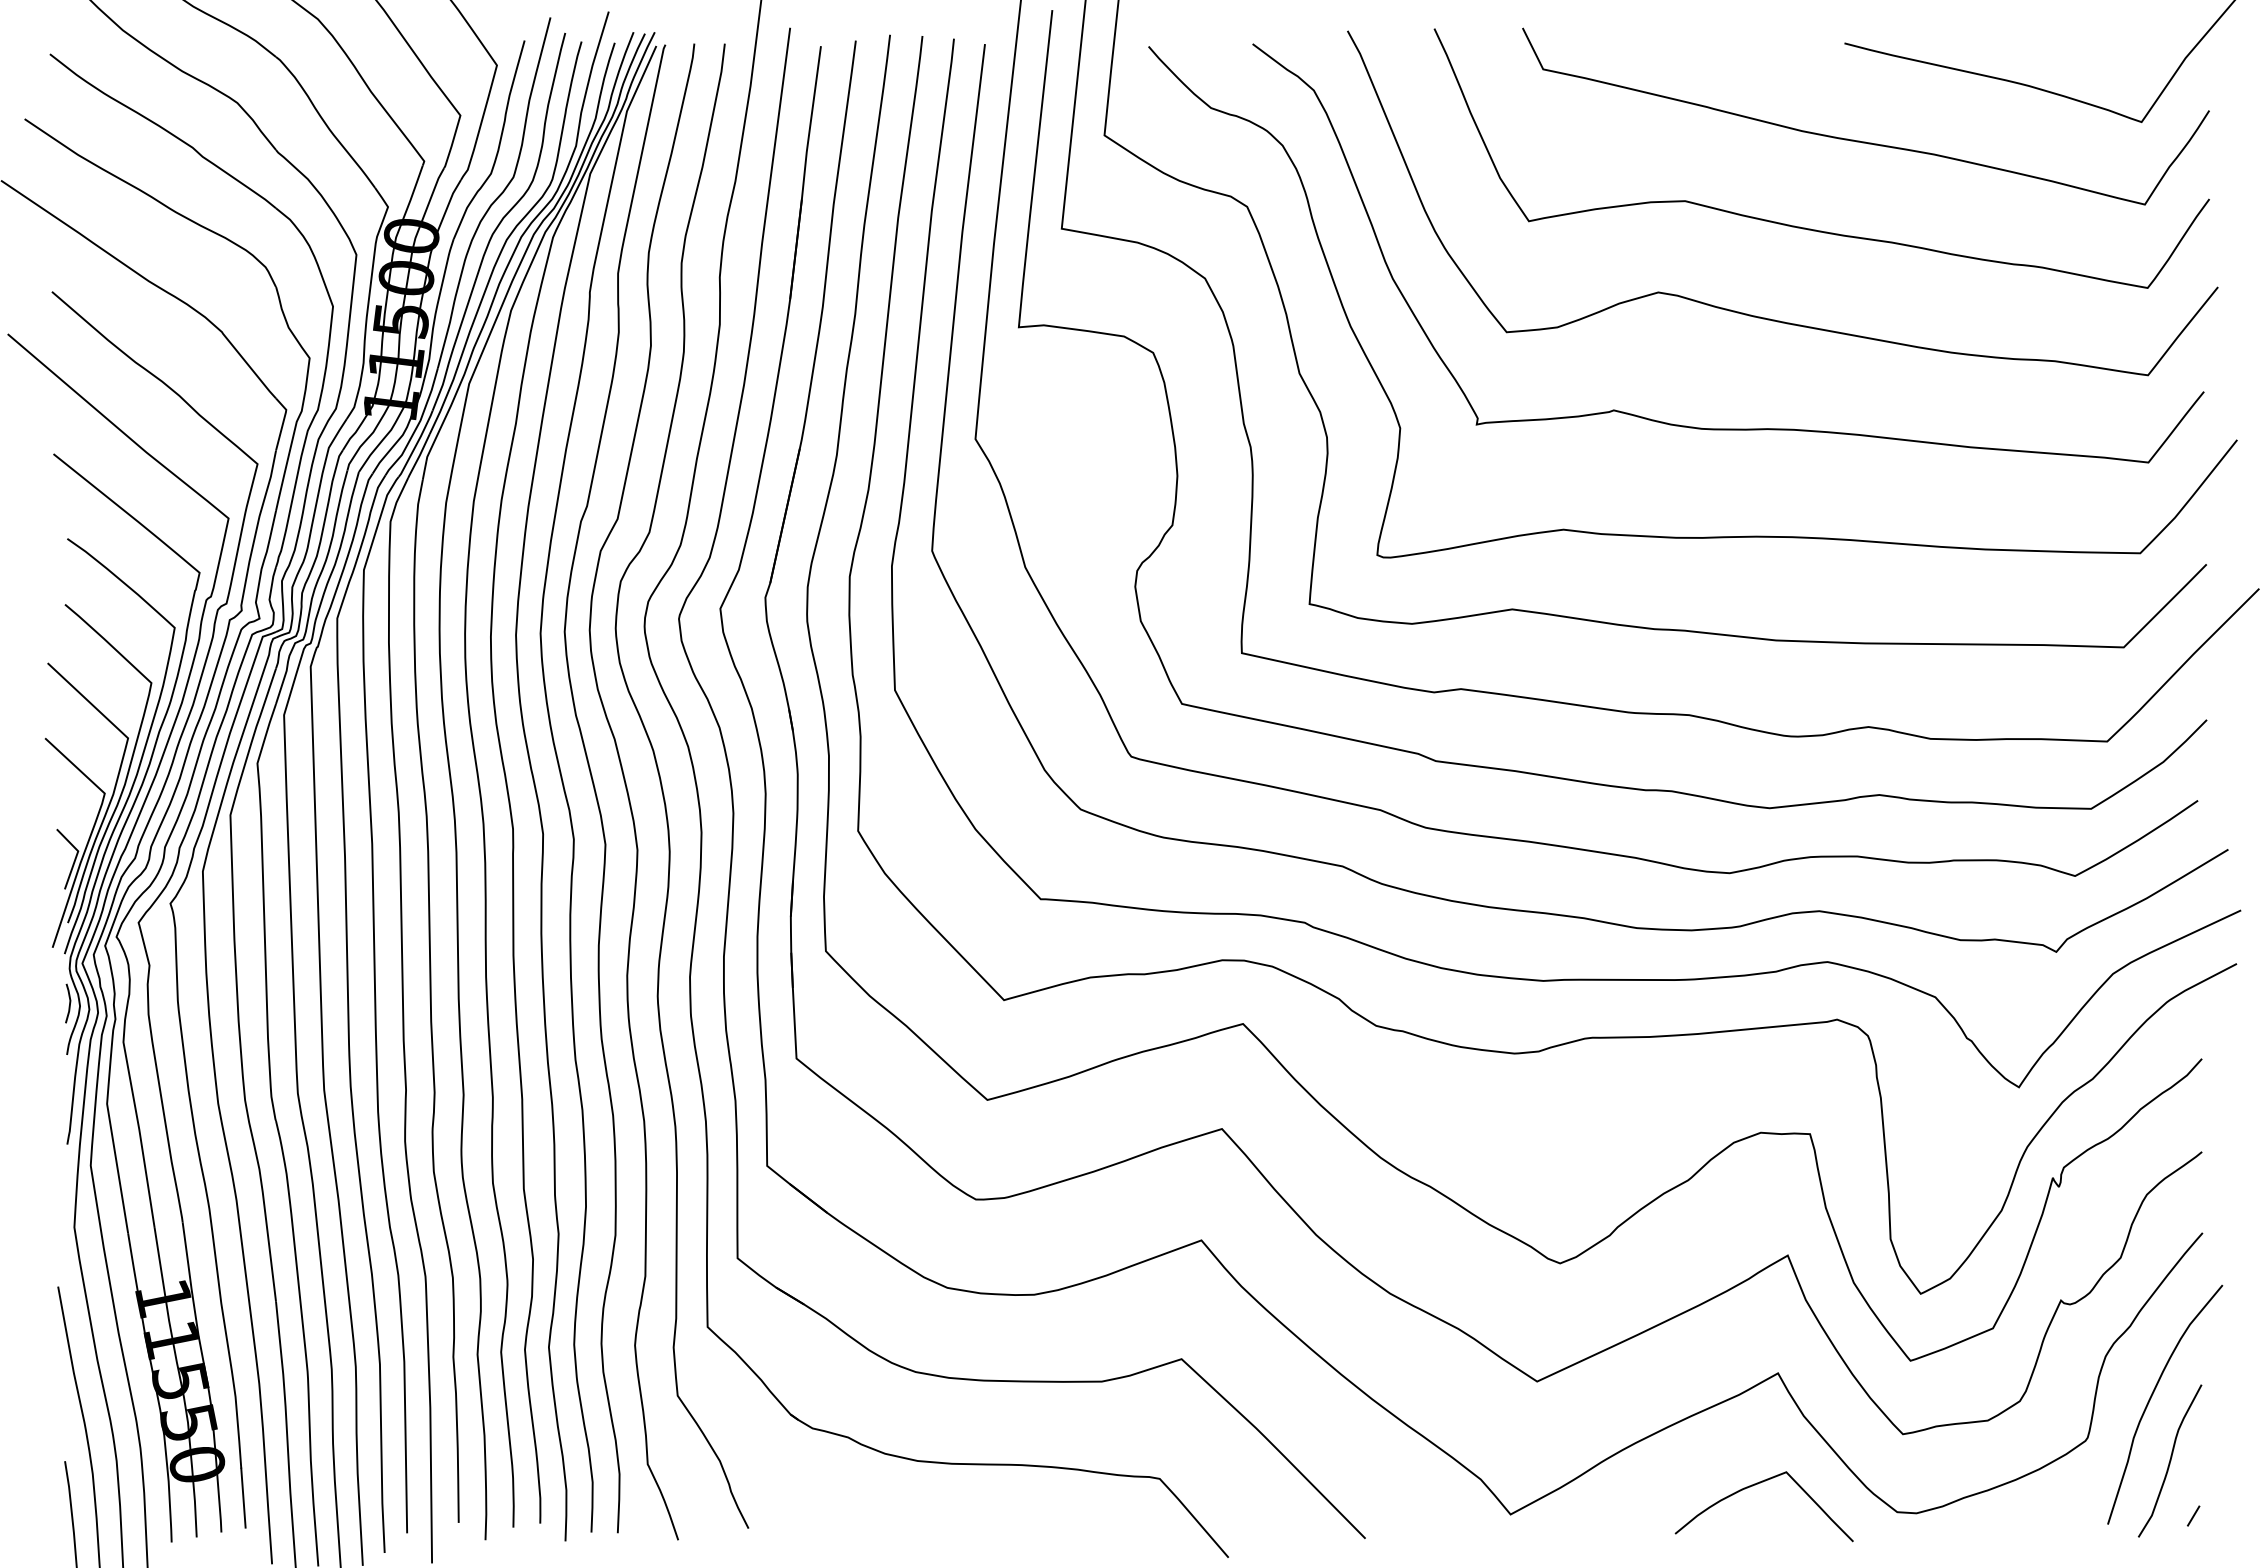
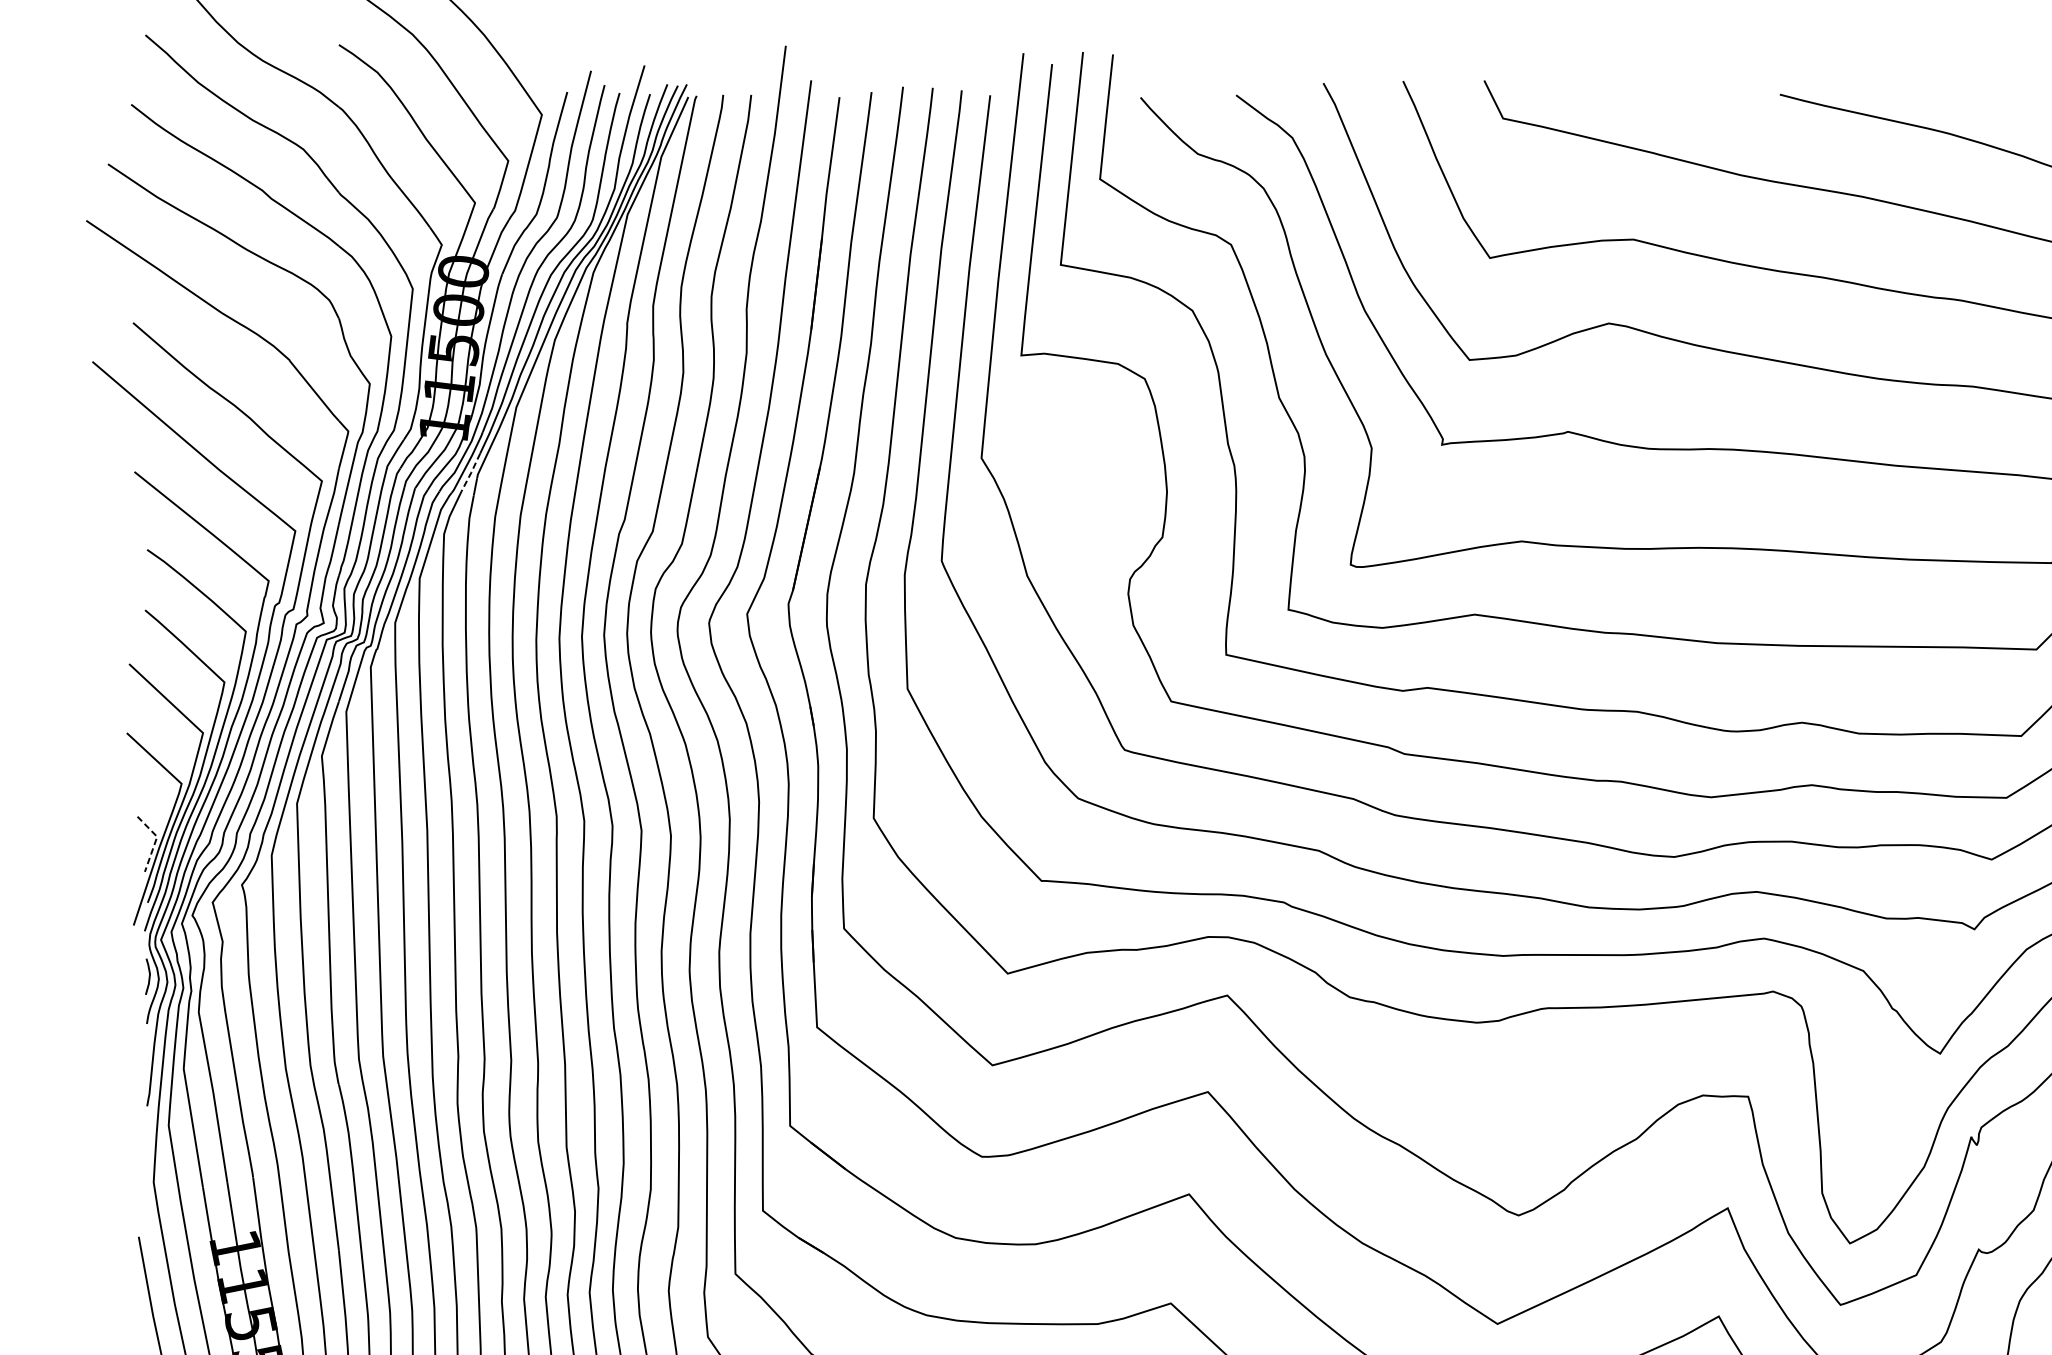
line: (419, 456) -> (470, 474), solid -> dashed
line: (76, 855) -> (155, 840), solid -> dashed

